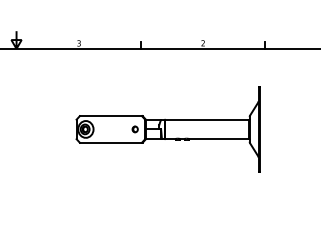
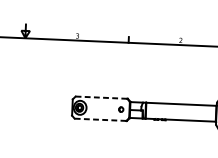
line: (111, 116) -> (101, 98), solid -> dashed
line: (110, 142) -> (100, 119), solid -> dashed

